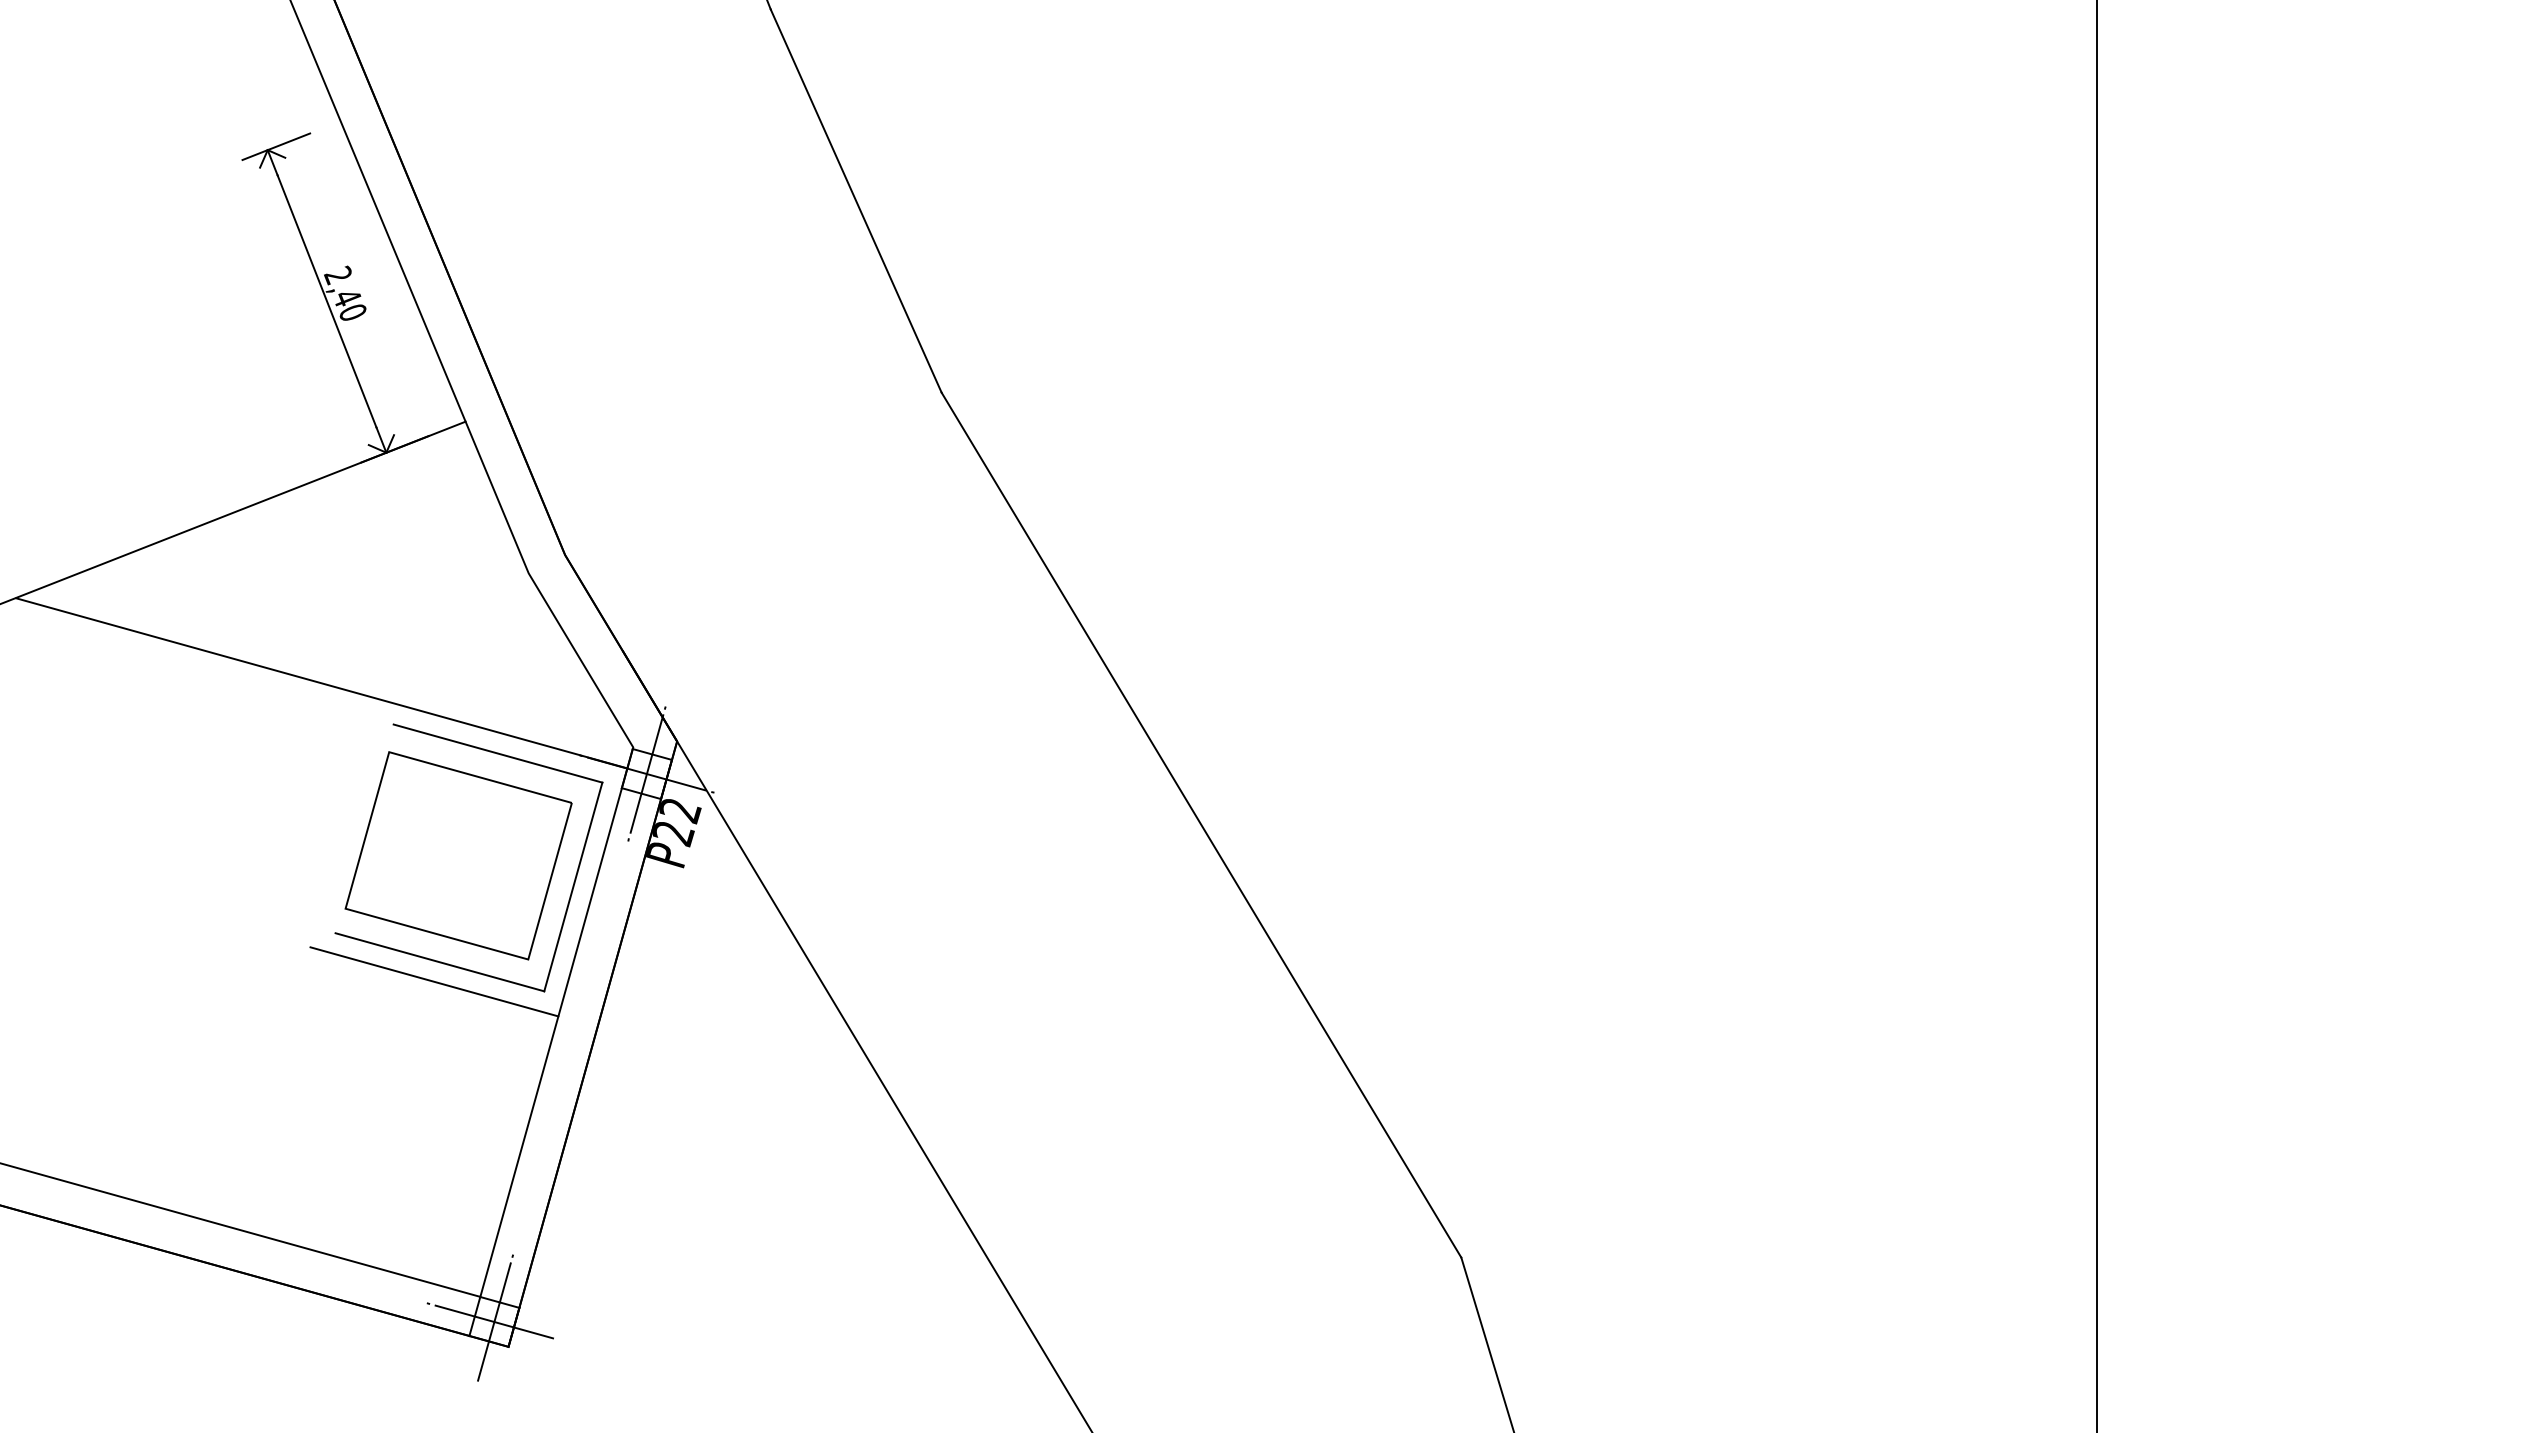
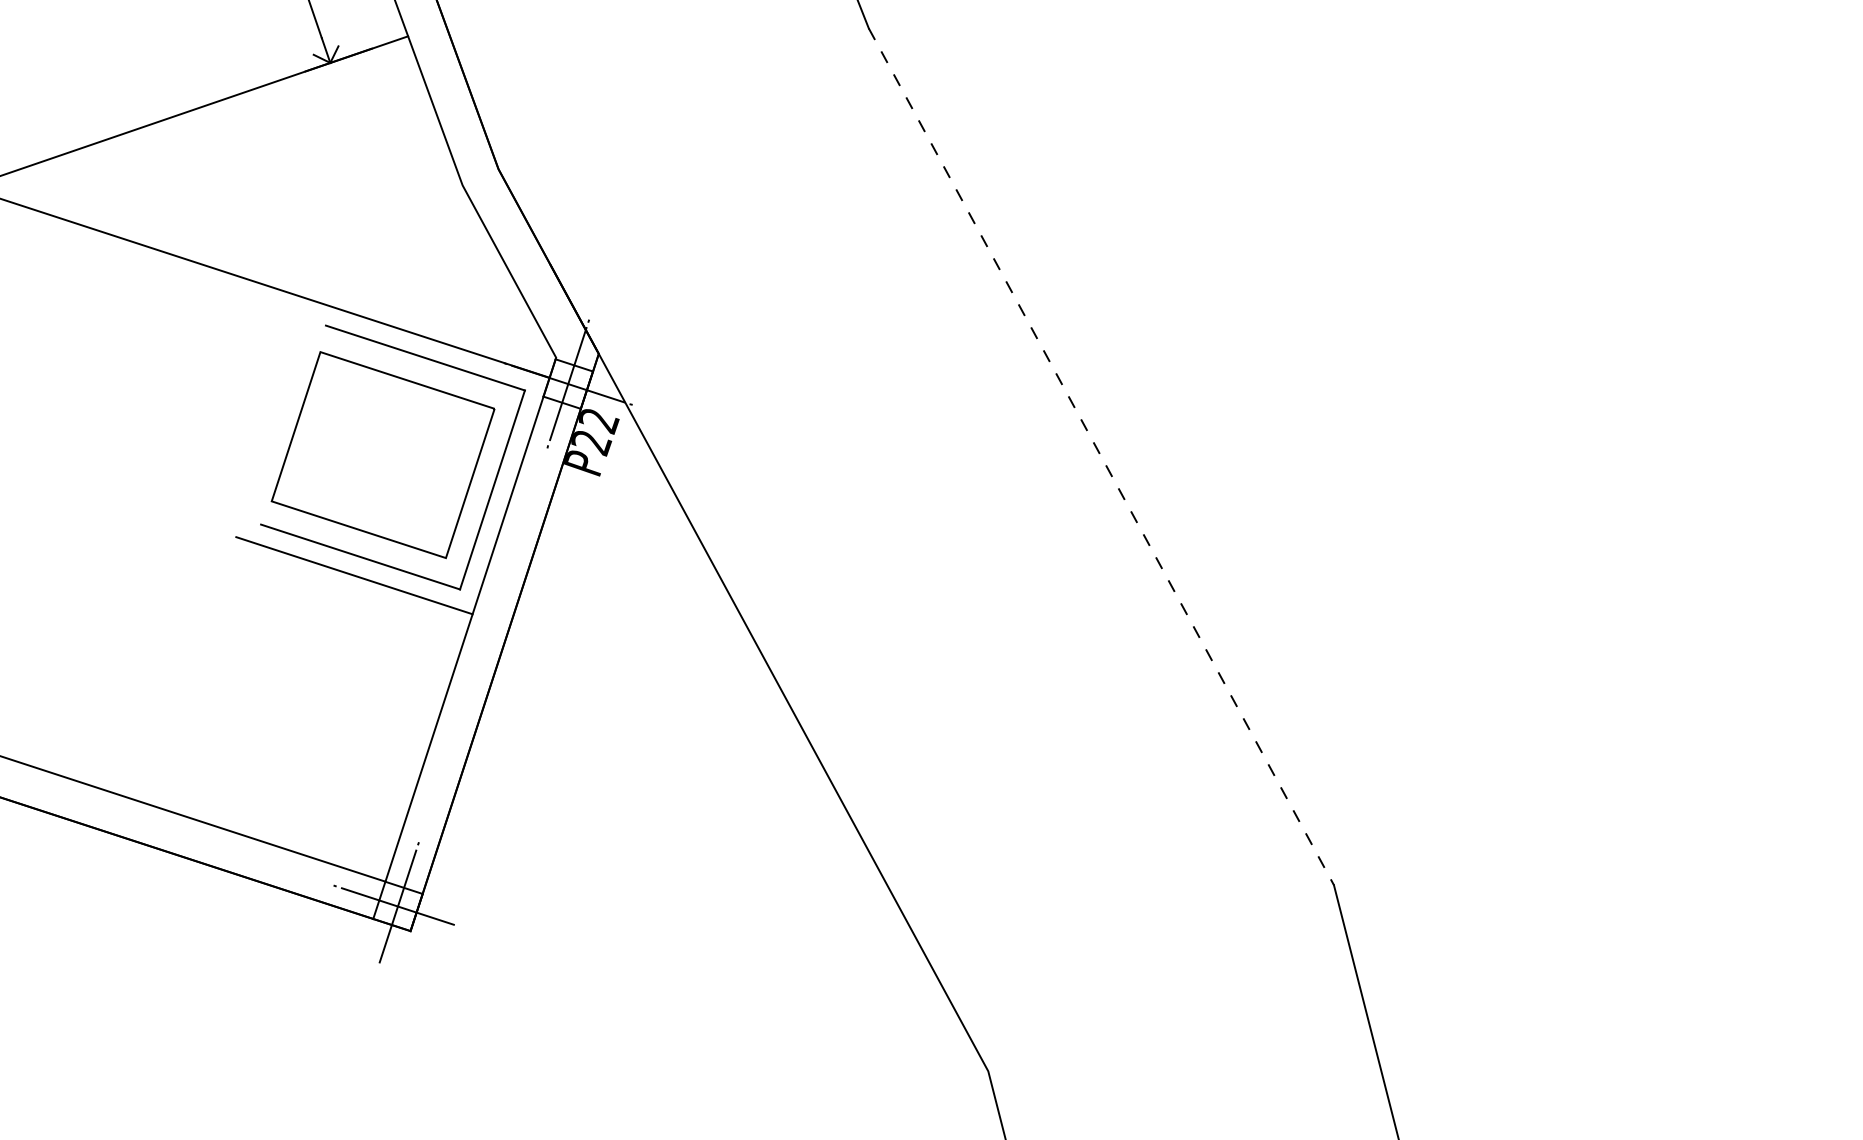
line: (1201, 825) -> (1101, 457), solid -> dashed

